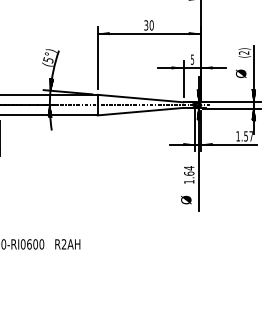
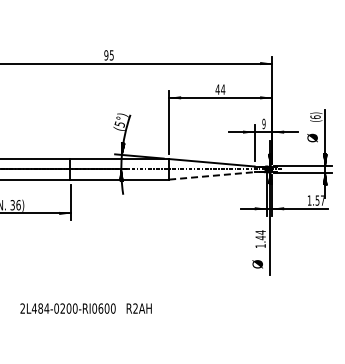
text: (149, 25) -> (220, 89), 30 -> 44
text: (244, 52) -> (315, 116), (2) -> (6)
text: (192, 59) -> (263, 123), 5 -> 9
line: (140, 111) -> (211, 175), solid -> dashed
text: (189, 173) -> (260, 237), 1.64 -> 1.44

